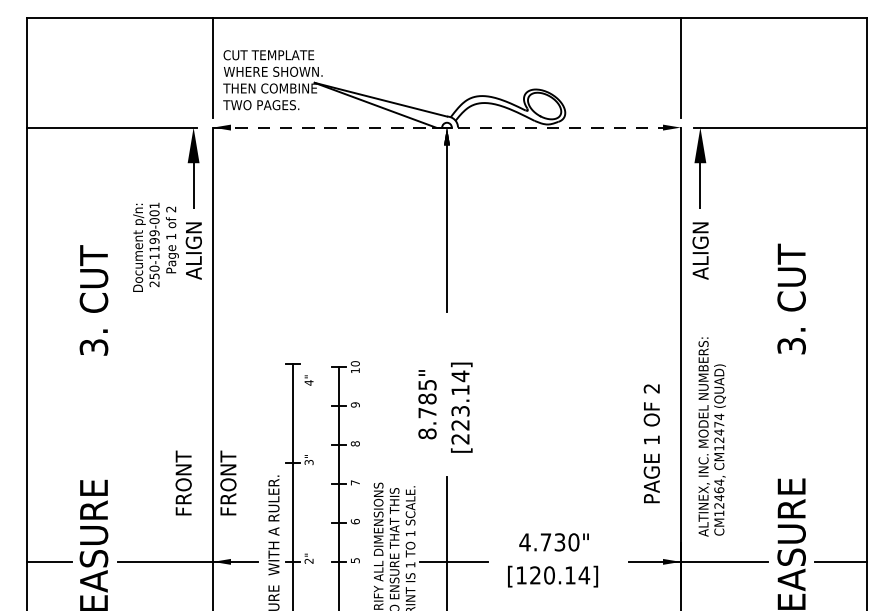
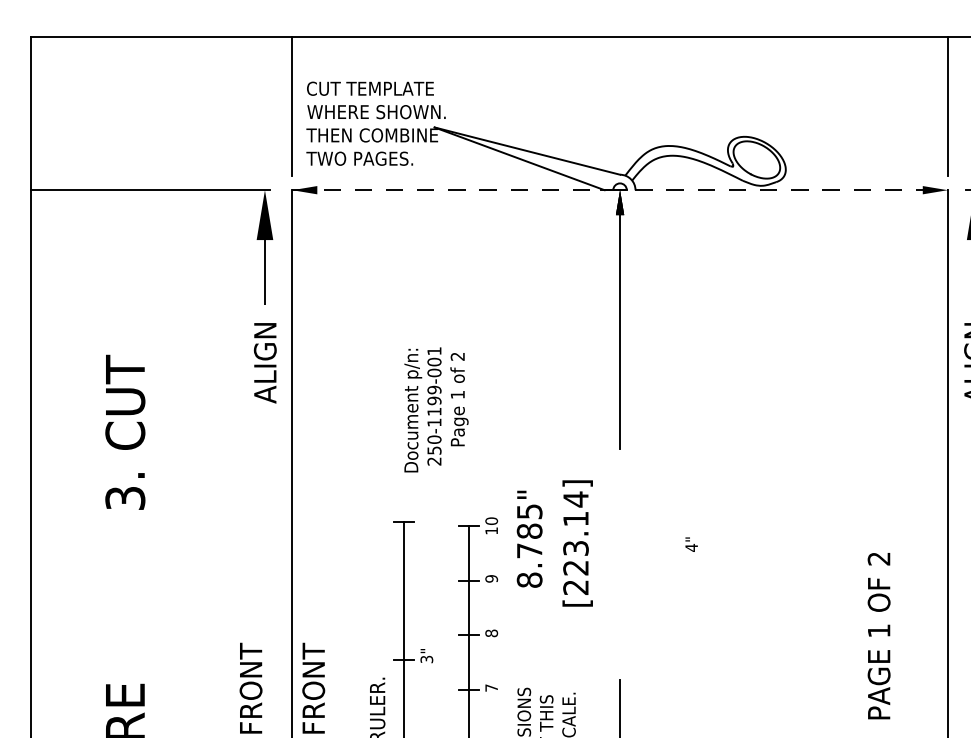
text: (155, 246) -> (435, 408), moved
text: (308, 380) -> (690, 544), moved
text: (445, 407) -> (554, 543), moved
text: (651, 443) -> (878, 635), moved

